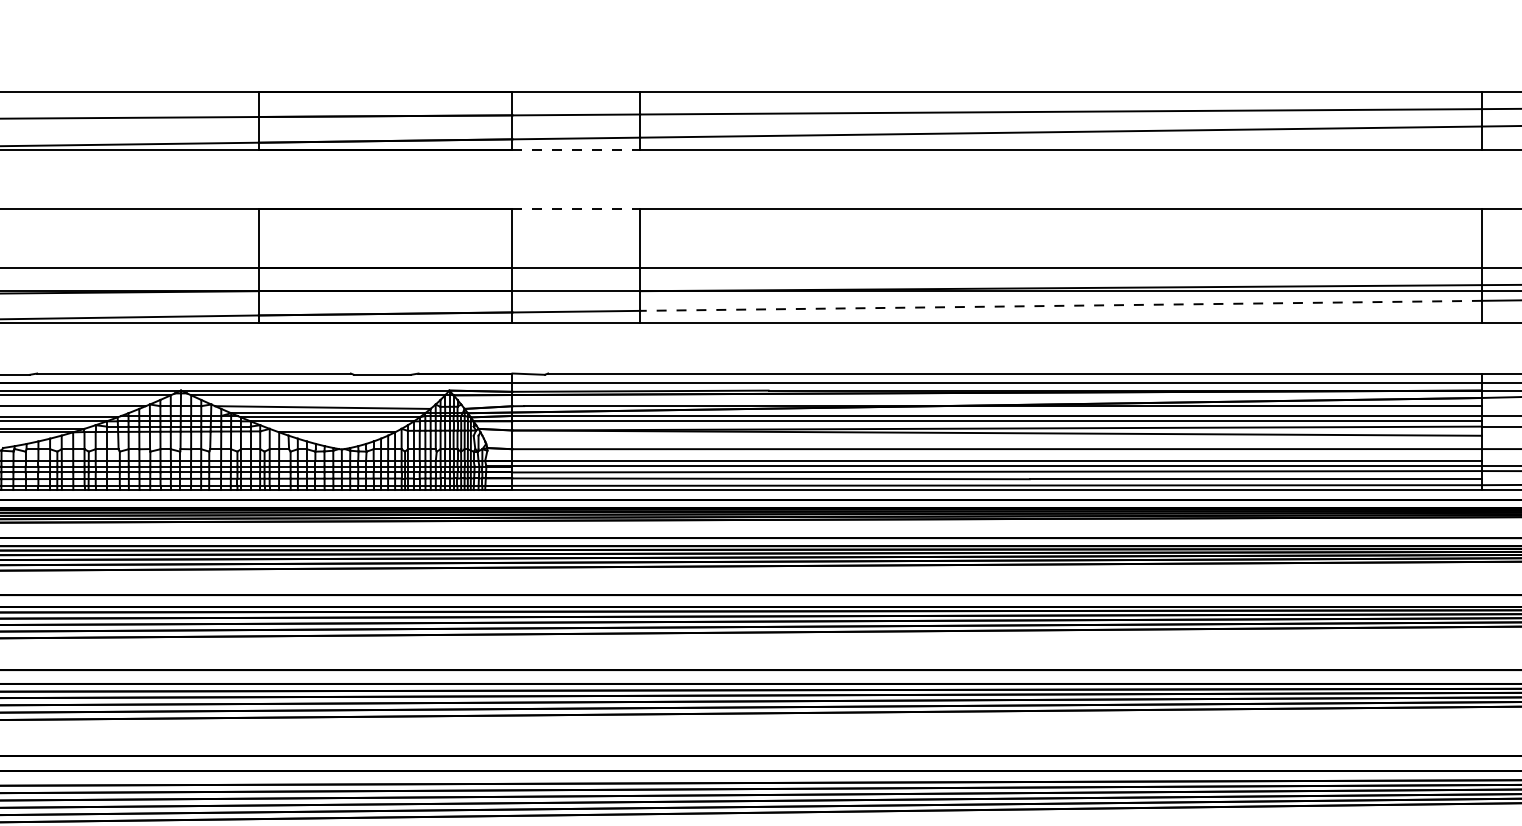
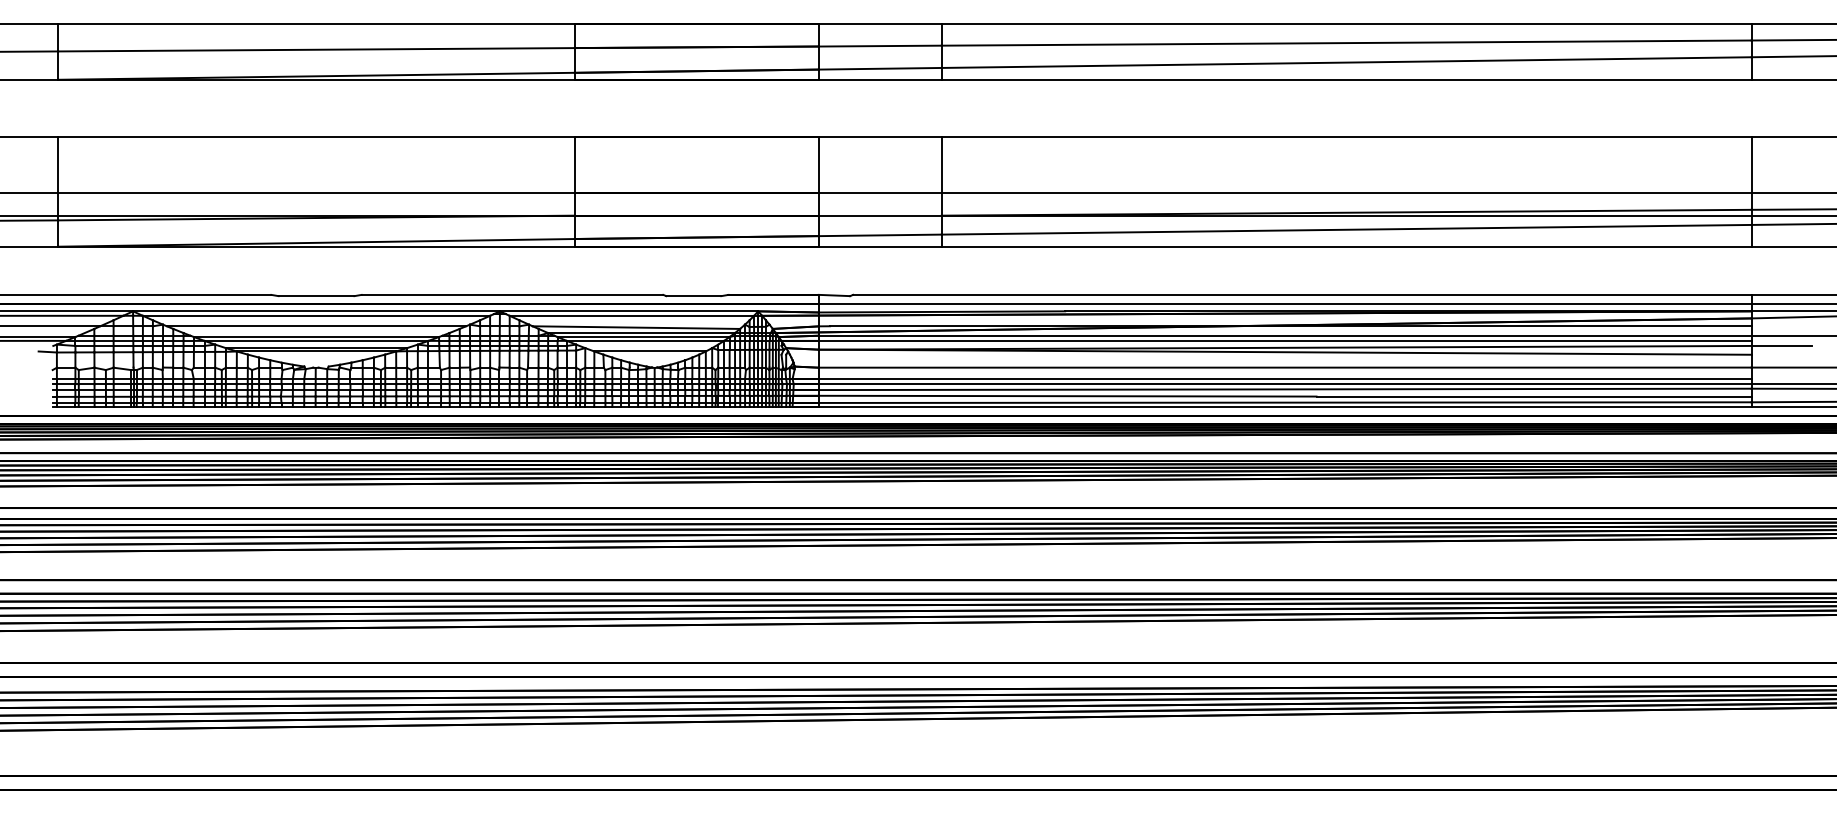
line: (576, 149) -> (880, 79), dashed -> solid
line: (576, 208) -> (880, 136), dashed -> solid
line: (1060, 305) -> (1346, 229), dashed -> solid

